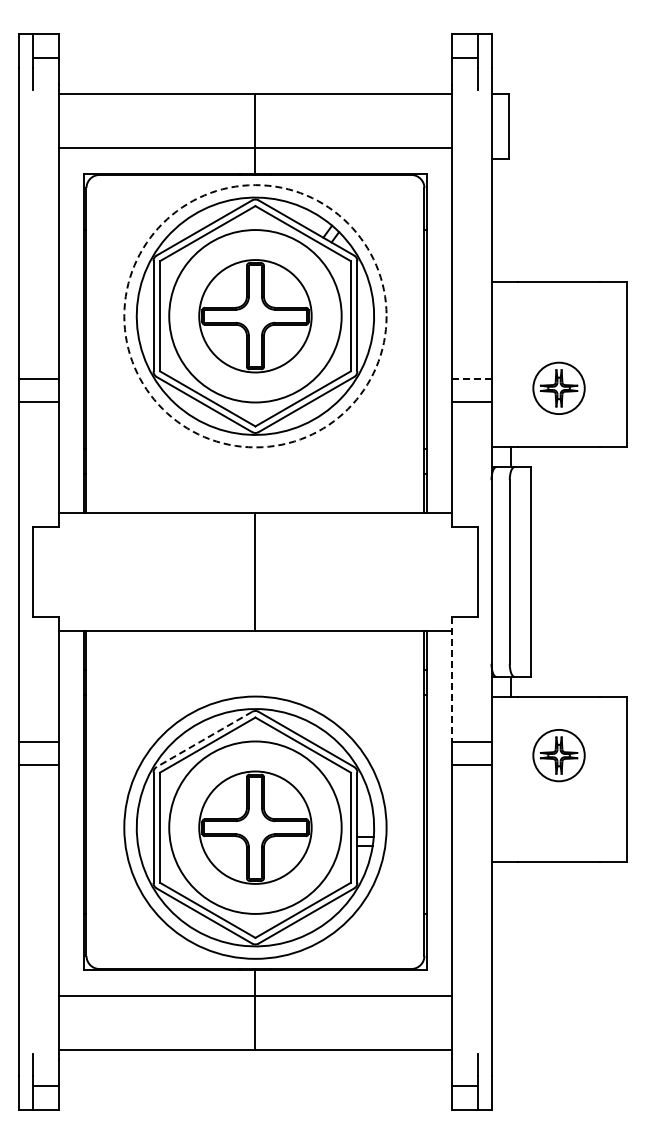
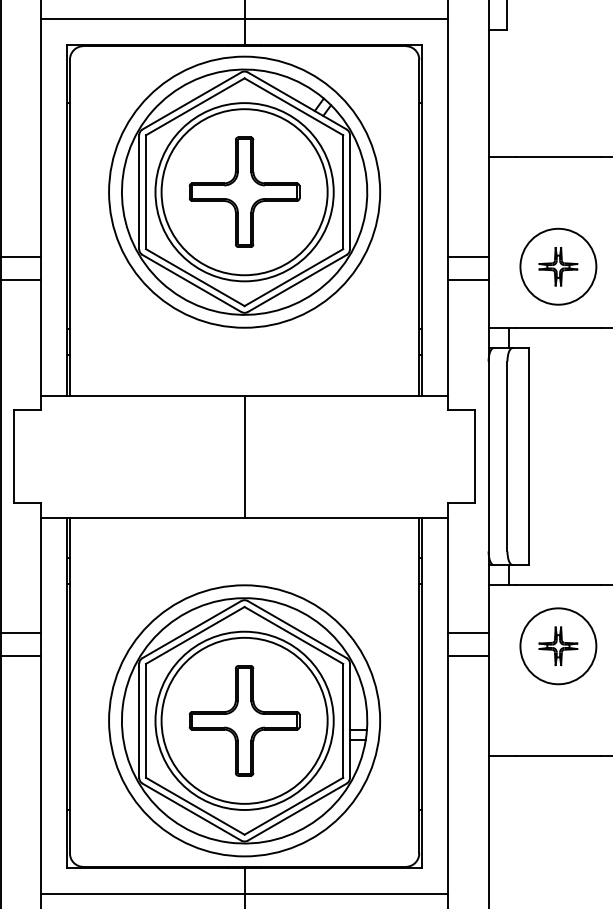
circle: (255, 315) -> (244, 191), size x1.43
circle: (255, 316) -> (244, 192), dashed -> solid
line: (471, 379) -> (467, 257), dashed -> solid
circle: (558, 388) -> (557, 266), size x1.43
line: (452, 679) -> (448, 567), dashed -> solid
line: (204, 739) -> (191, 629), dashed -> solid
circle: (558, 755) -> (557, 646), size x1.43
circle: (255, 827) -> (244, 720), size x1.43

